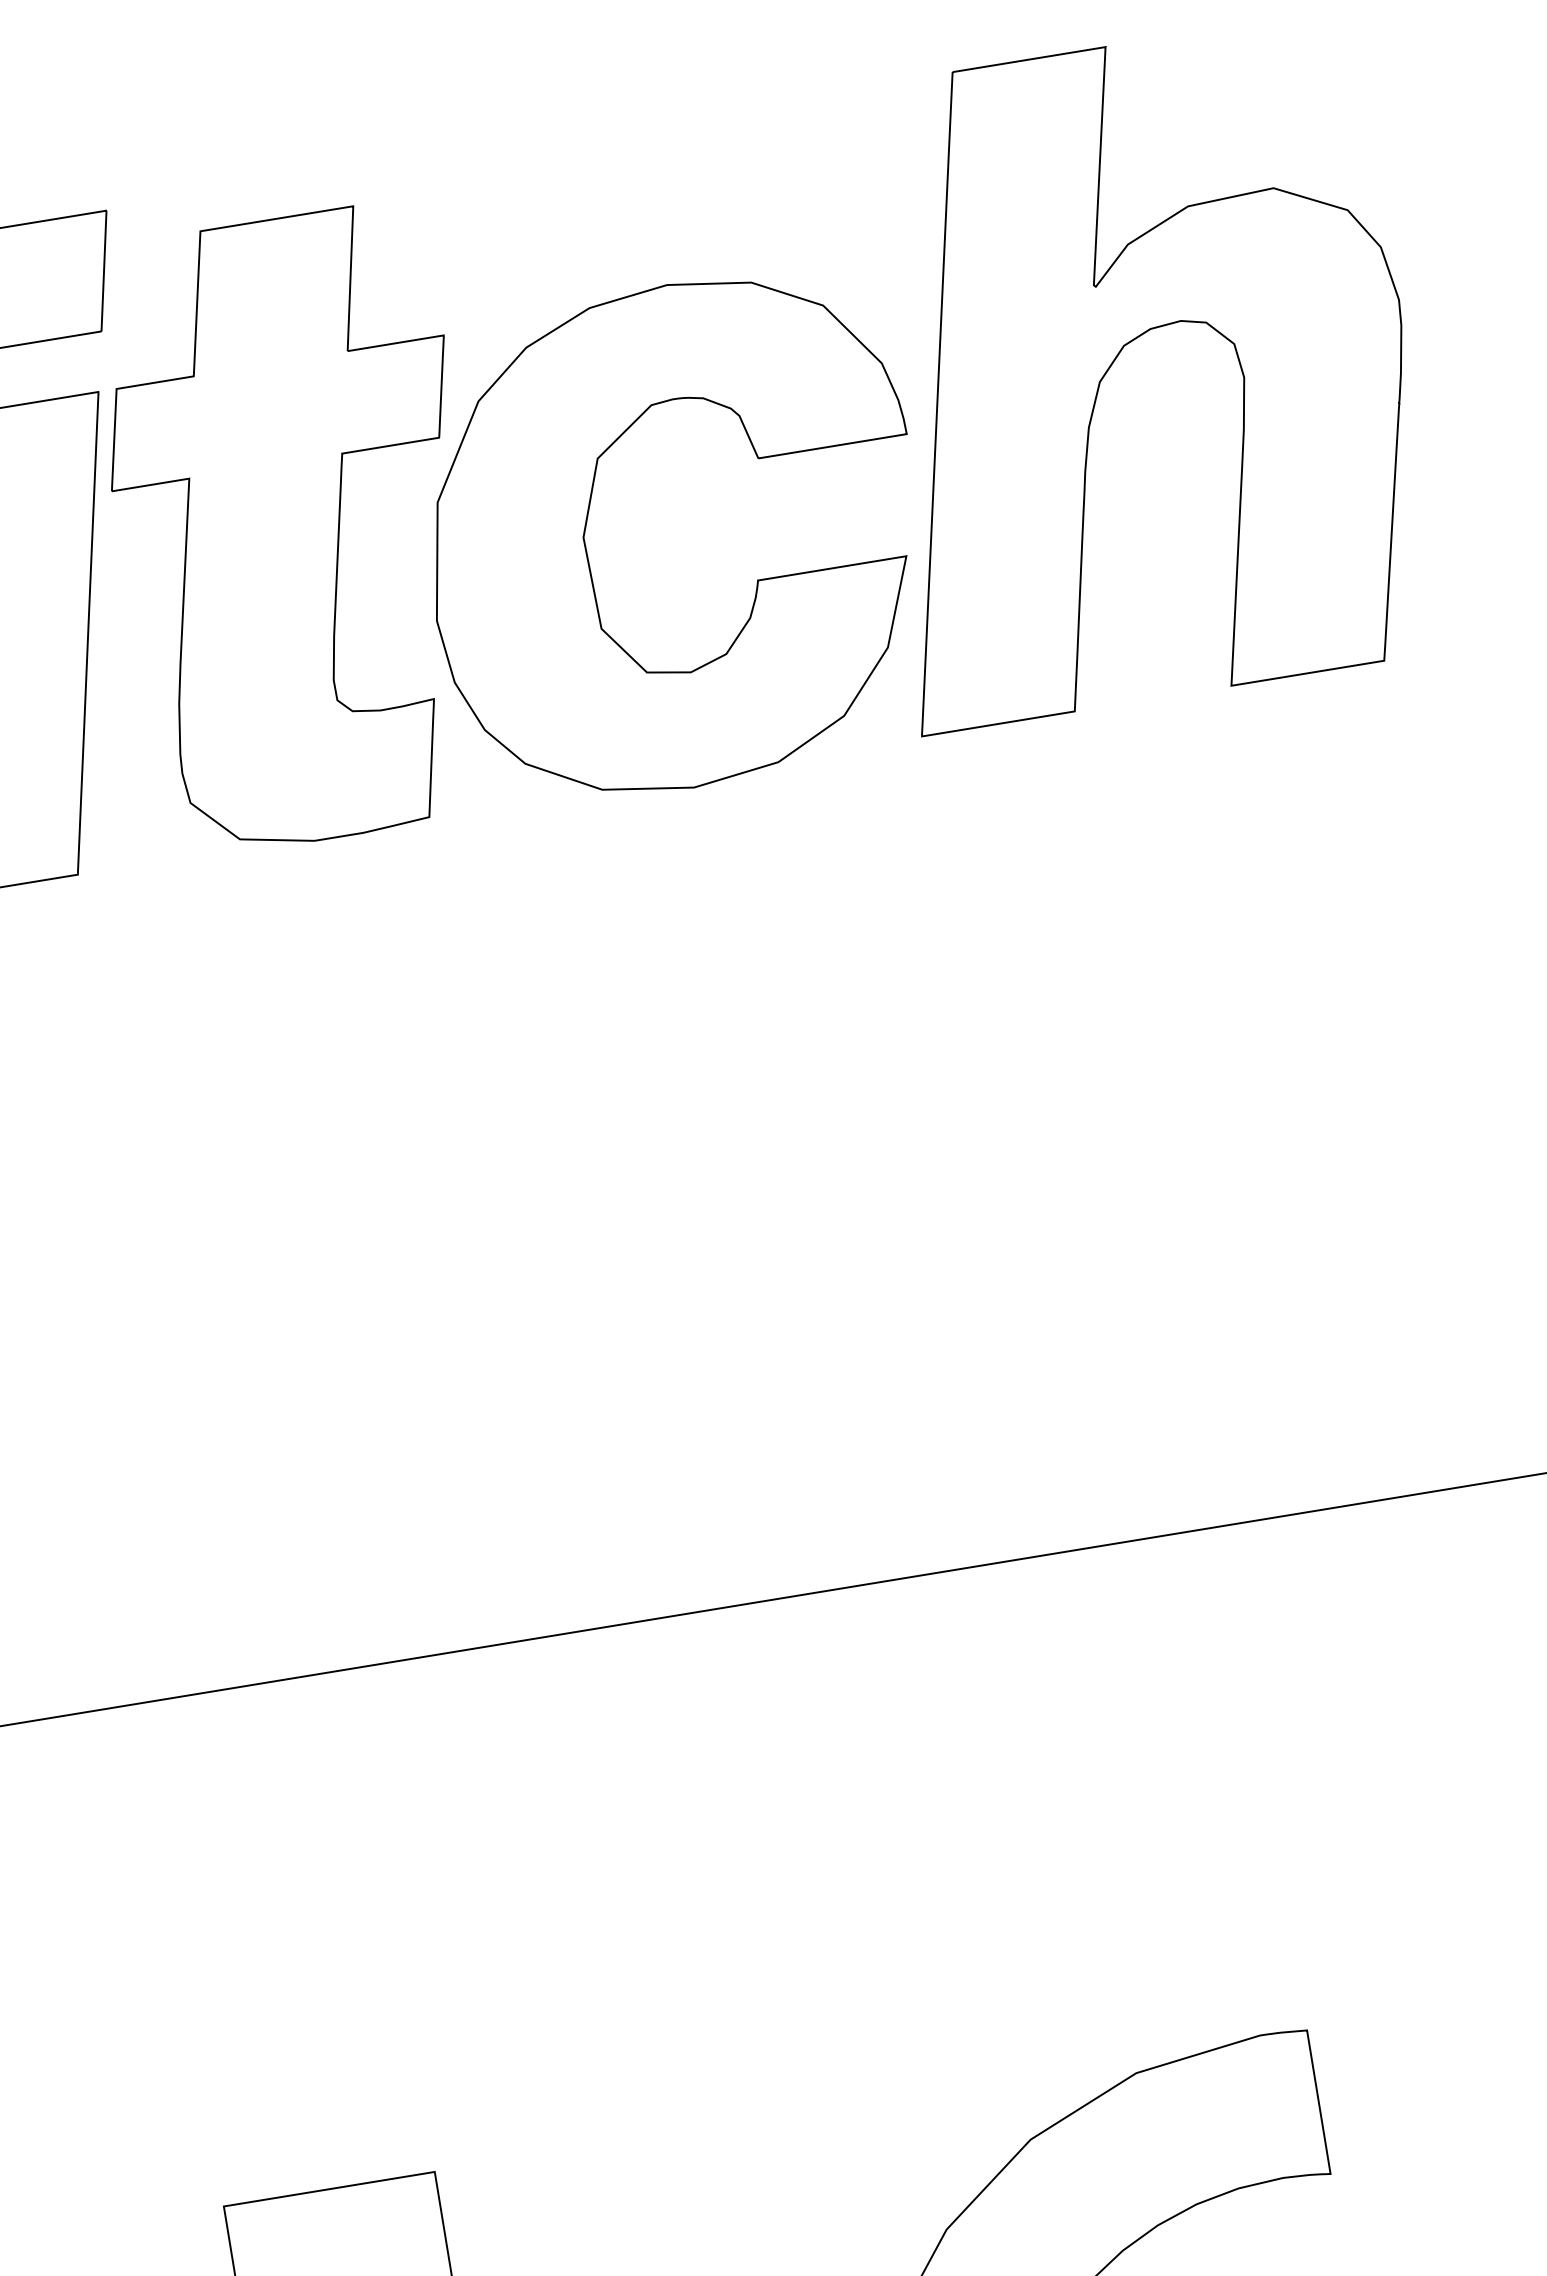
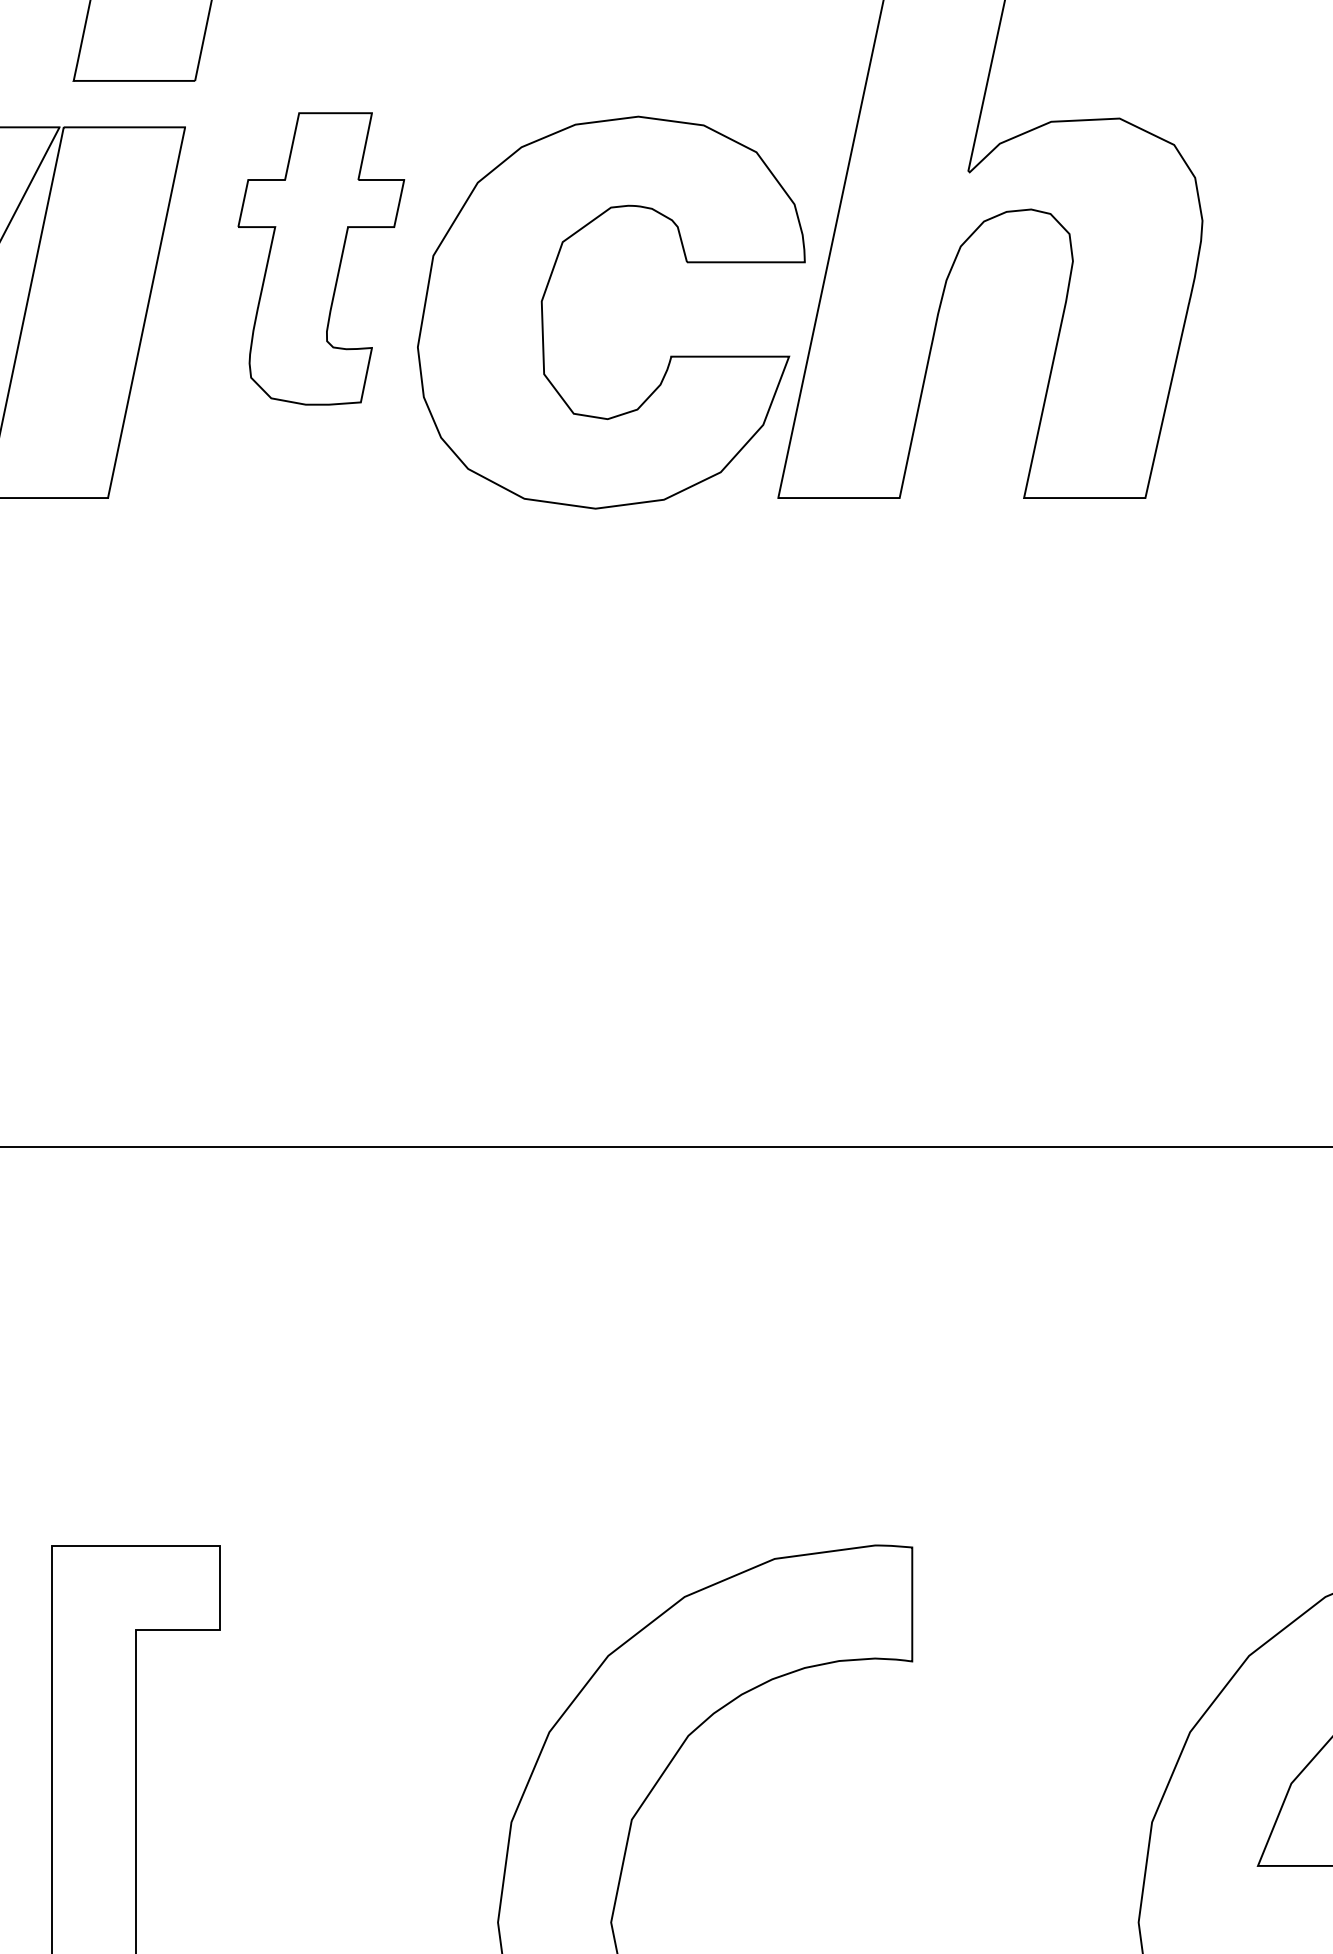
part: (297, 529) -> (321, 258), size x0.6

